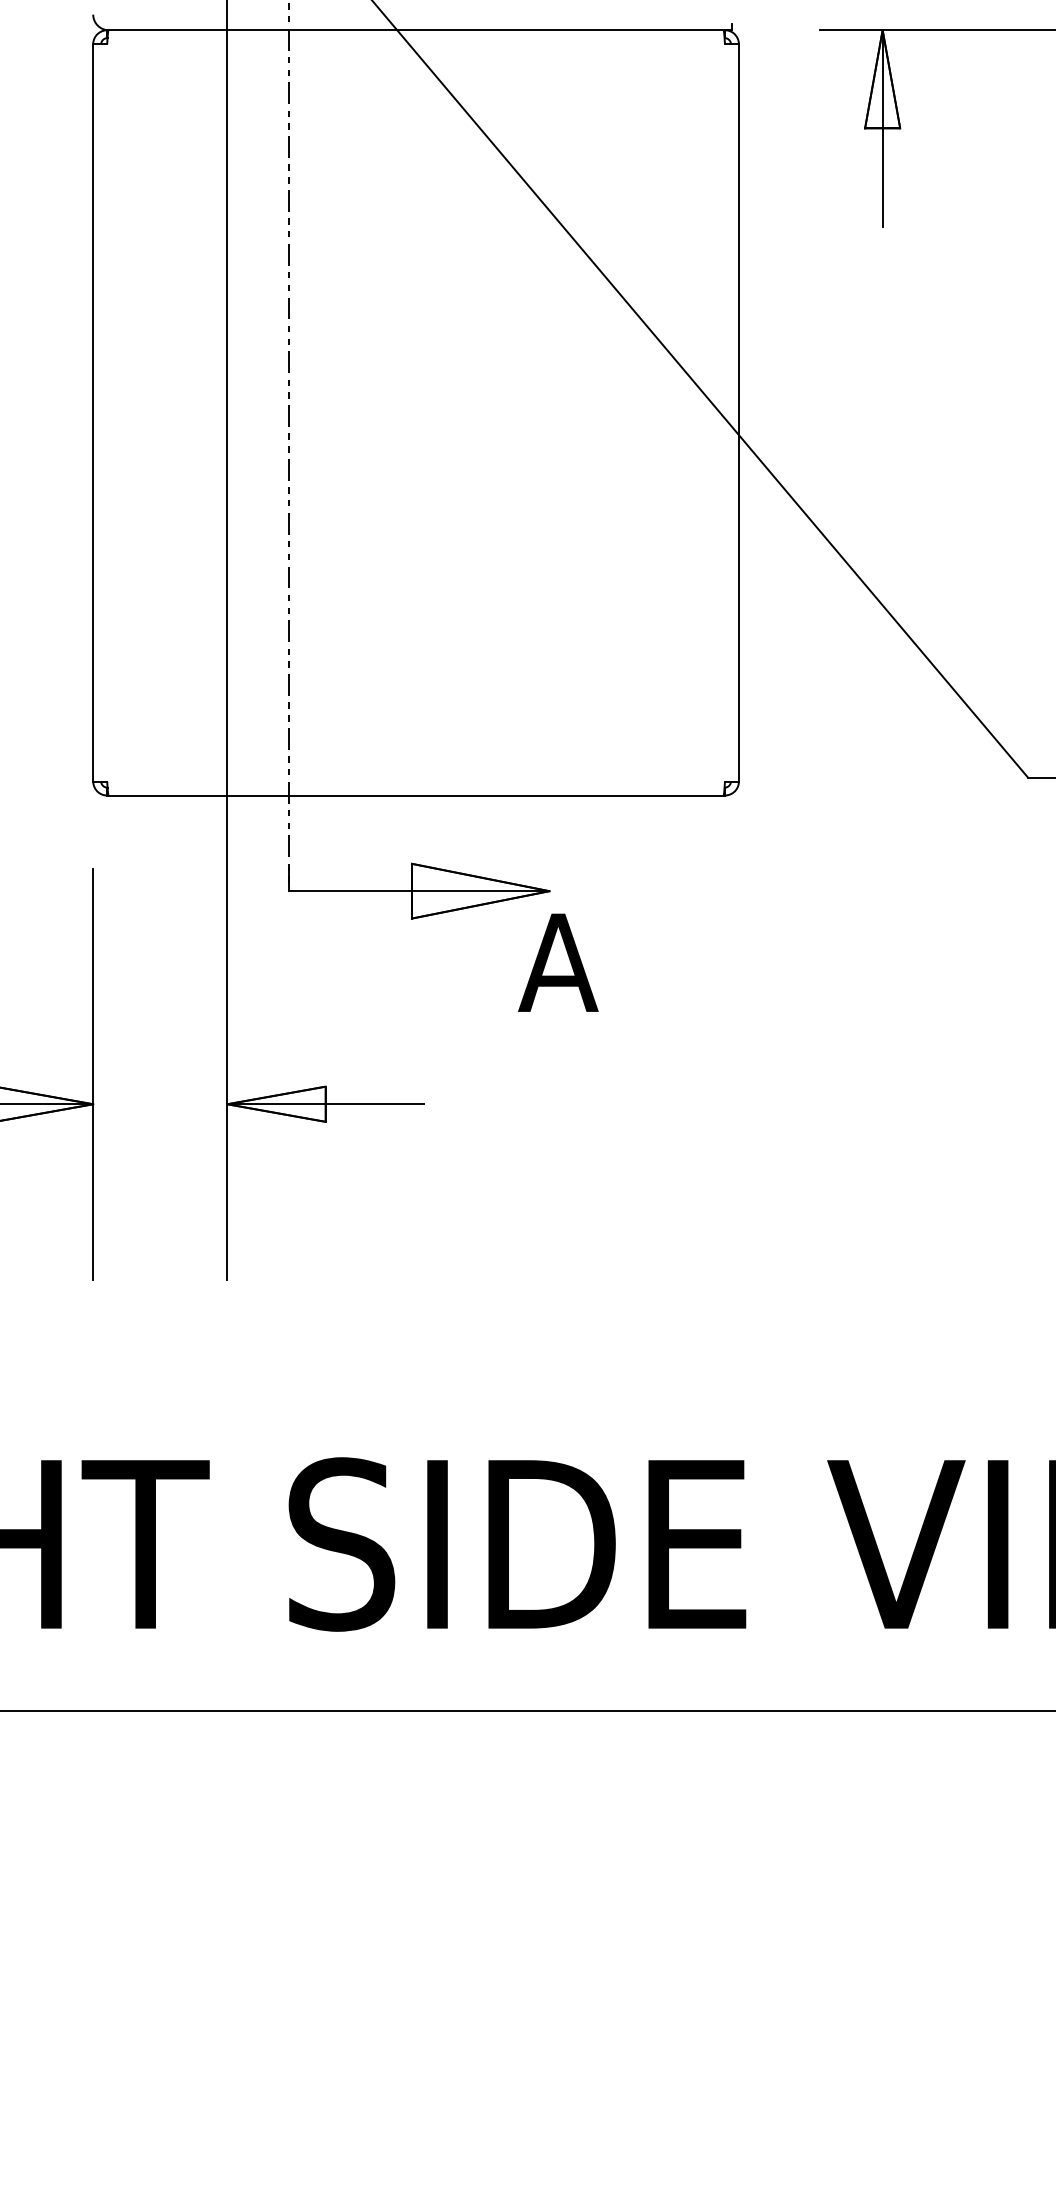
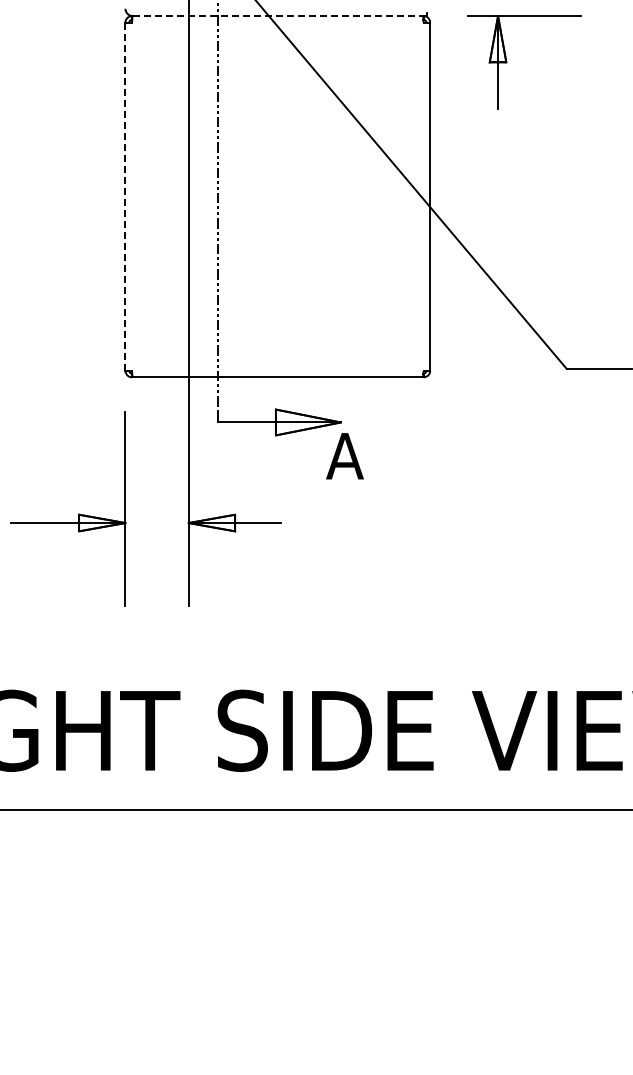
line: (421, 31) -> (280, 16), solid -> dashed
line: (93, 412) -> (125, 196), solid -> dashed

